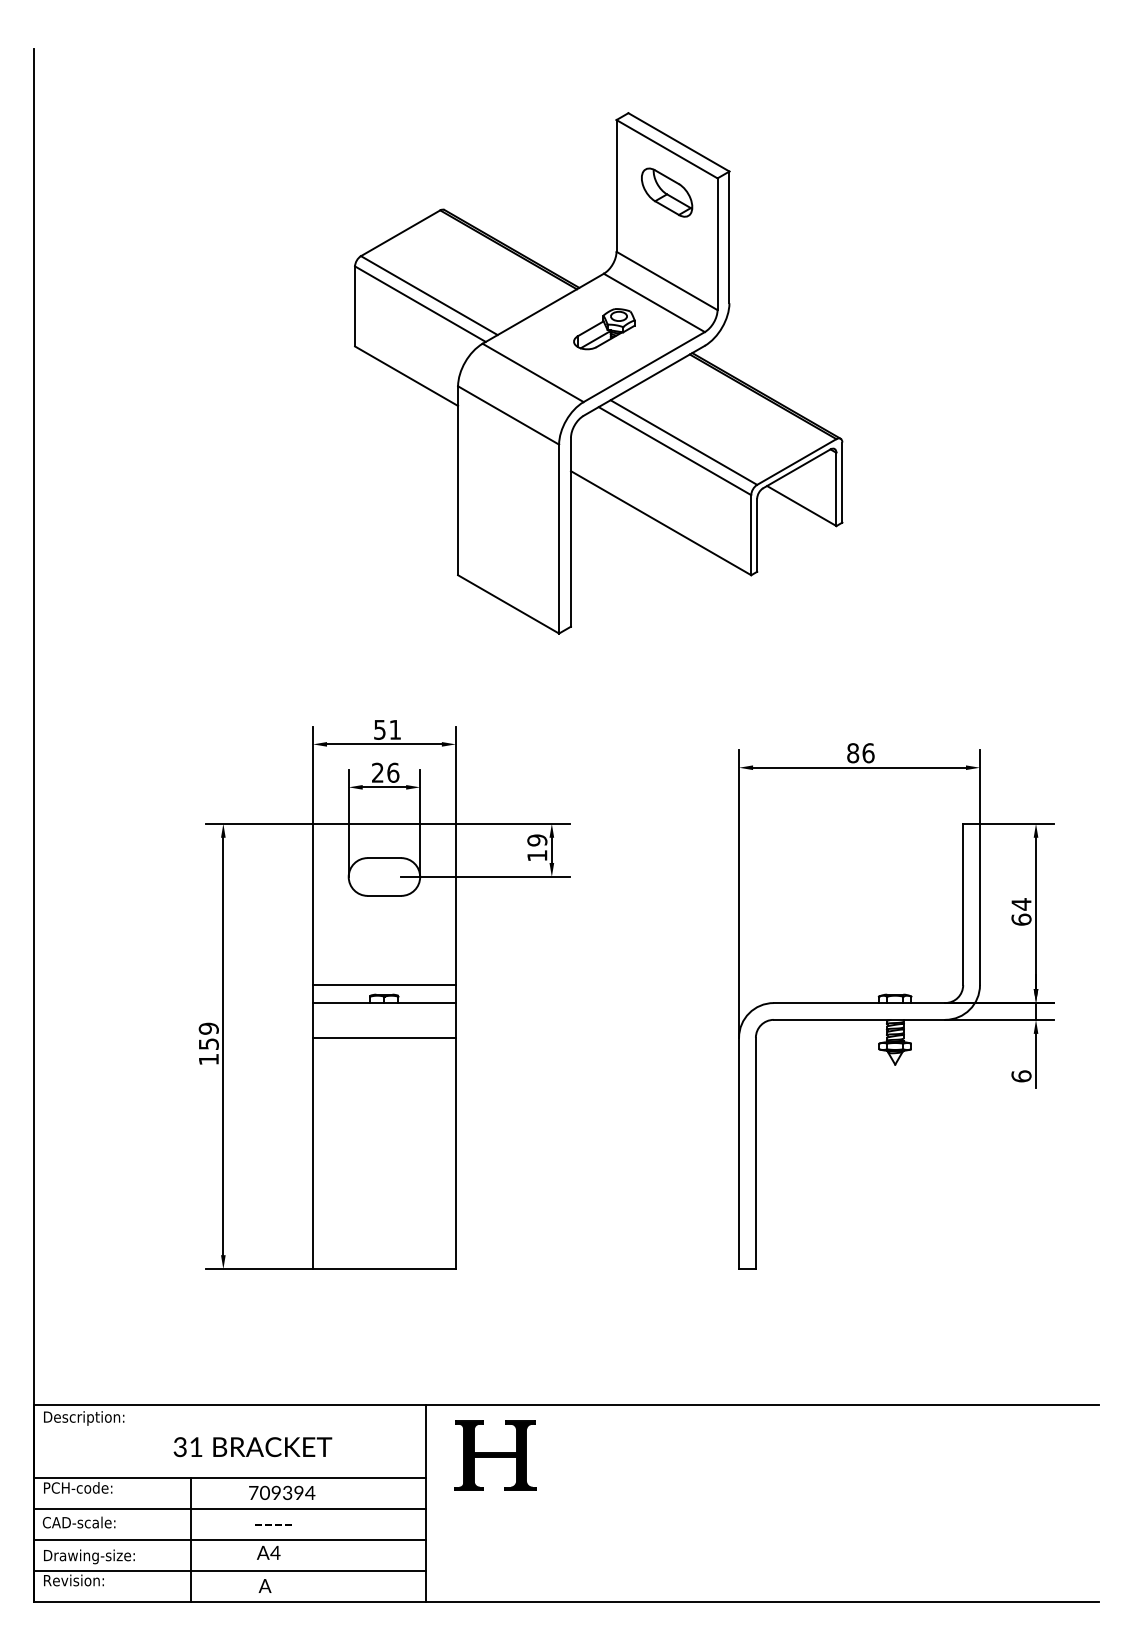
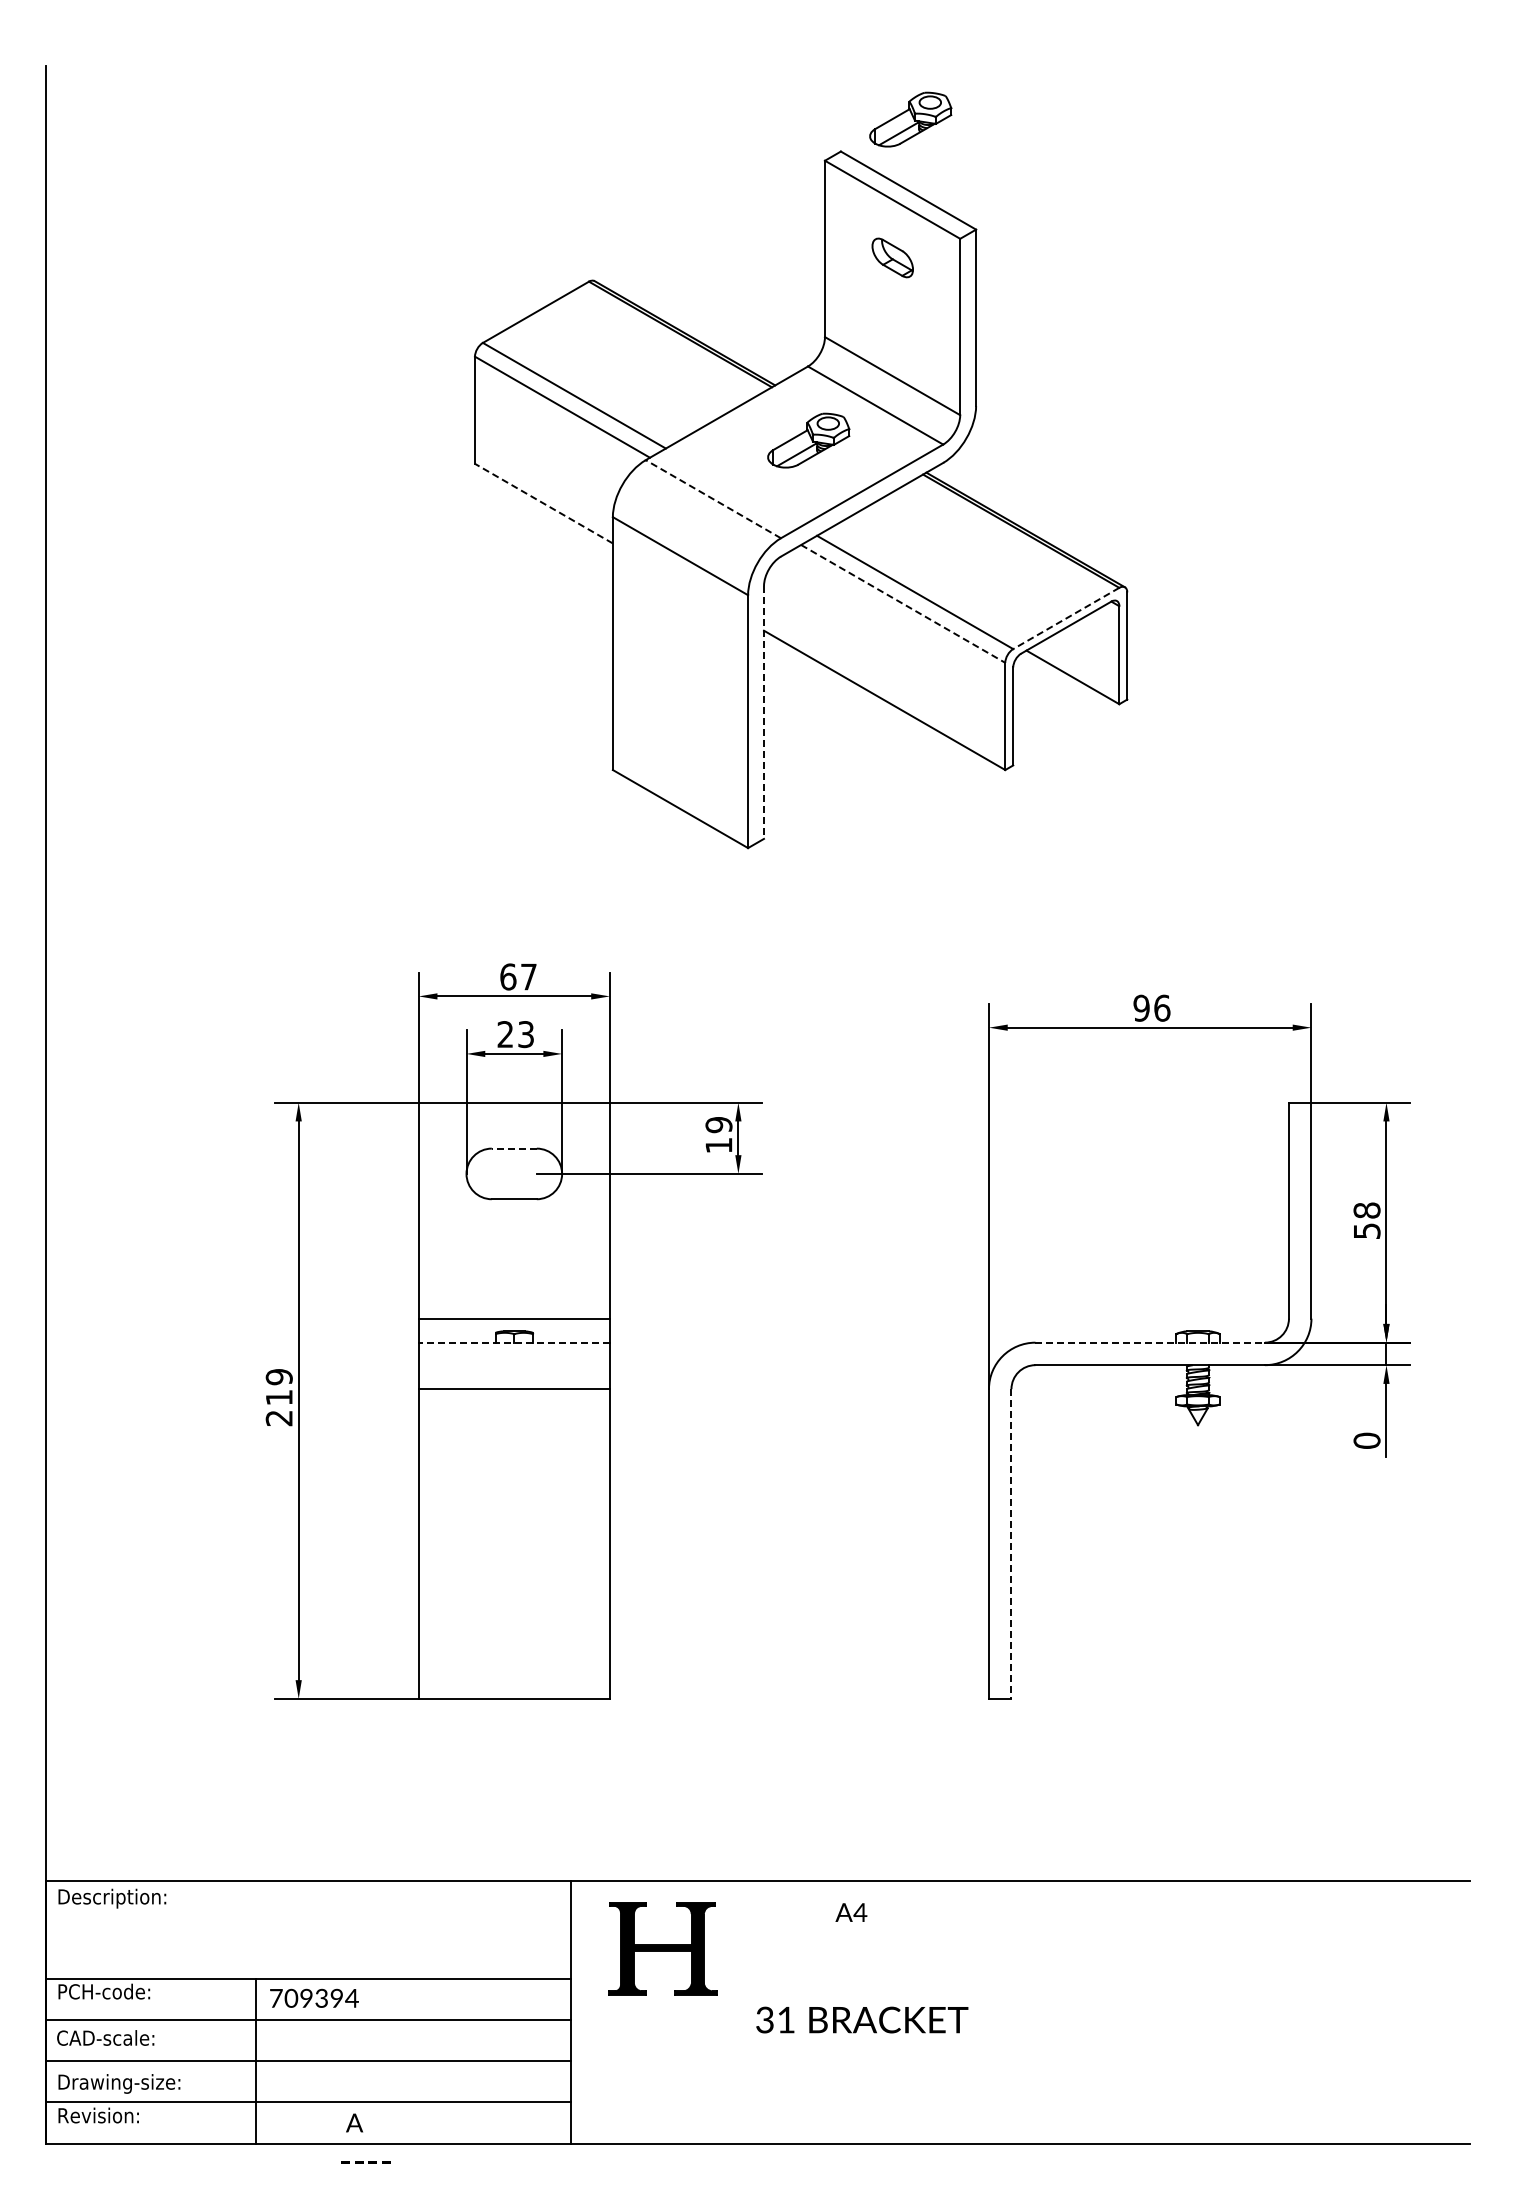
part: (680, 89) -> (910, 119), added
part: (666, 192) -> (892, 257), size x0.6
line: (532, 372) -> (712, 498), solid -> dashed
line: (406, 376) -> (543, 503), solid -> dashed
line: (675, 450) -> (903, 603), solid -> dashed
line: (796, 462) -> (1065, 618), solid -> dashed
line: (570, 532) -> (763, 712), solid -> dashed
text: (387, 729) -> (518, 976), 51 -> 67
text: (853, 752) -> (1141, 1007), 86 -> 96
text: (393, 772) -> (526, 1034), 26 -> 23
line: (383, 857) -> (513, 1148), solid -> dashed
text: (1021, 911) -> (1366, 1220), 64 -> 58
line: (384, 1002) -> (514, 1342), solid -> dashed
line: (859, 1002) -> (1150, 1342), solid -> dashed
text: (208, 1052) -> (278, 1408), 159 -> 219
text: (1021, 1076) -> (1366, 1440), 6 -> 0
line: (755, 1153) -> (1011, 1544), solid -> dashed
text: (253, 1446) -> (862, 2019), moved
text: (282, 1492) -> (314, 1997), moved
text: (273, 1525) -> (365, 2162), moved
text: (268, 1552) -> (851, 1912), moved

